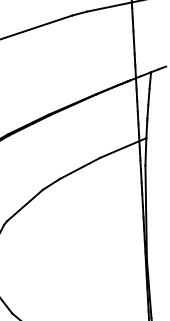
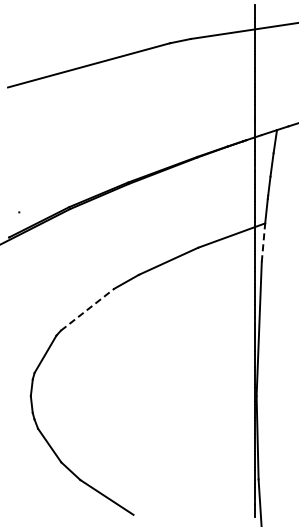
line: (145, 151) -> (263, 242), solid -> dashed
line: (24, 205) -> (87, 309), solid -> dashed

